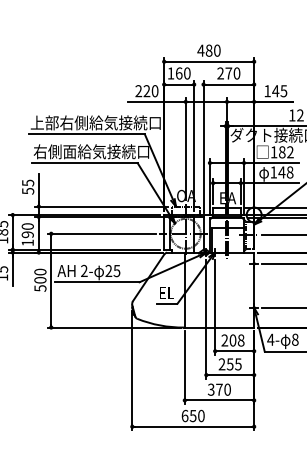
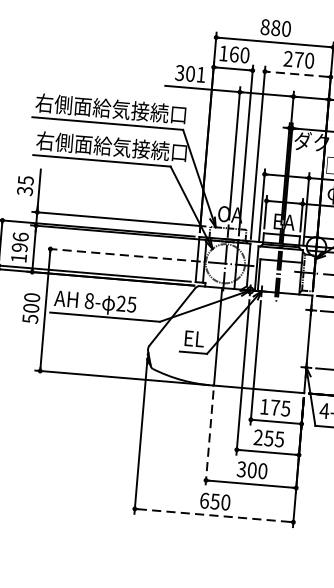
text: (200, 50) -> (264, 26), 480 -> 880
line: (228, 84) -> (297, 74), solid -> dashed
text: (146, 91) -> (189, 74), 220 -> 301
text: (95, 122) -> (120, 109), 上部右側給気接続口 -> 右側面給気接続口
text: (27, 191) -> (24, 191), 55 -> 35
text: (27, 226) -> (20, 236), 190 -> 196
line: (101, 233) -> (115, 254), solid -> dashed
text: (84, 271) -> (89, 301), 2- -> 8-
text: (232, 340) -> (274, 407), 208 -> 175
line: (184, 368) -> (209, 438), solid -> dashed
text: (219, 389) -> (252, 469), 370 -> 300
line: (193, 426) -> (214, 515), solid -> dashed

